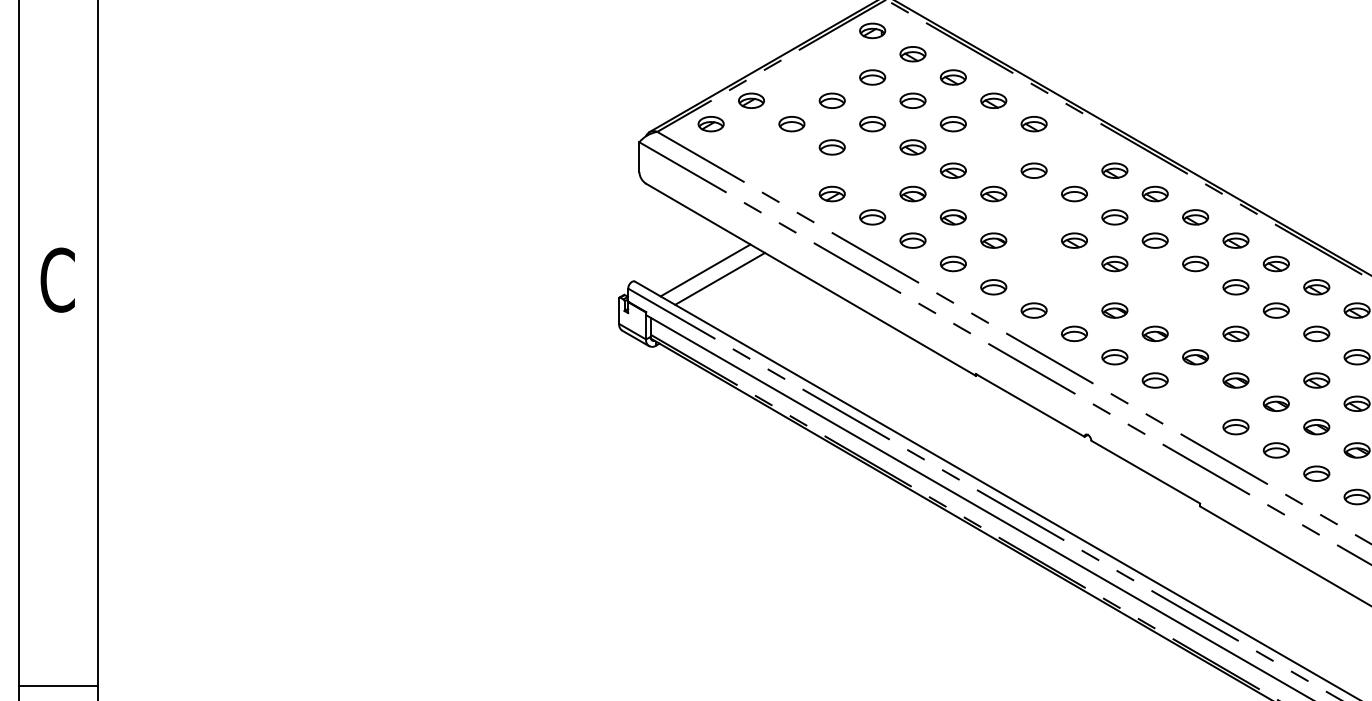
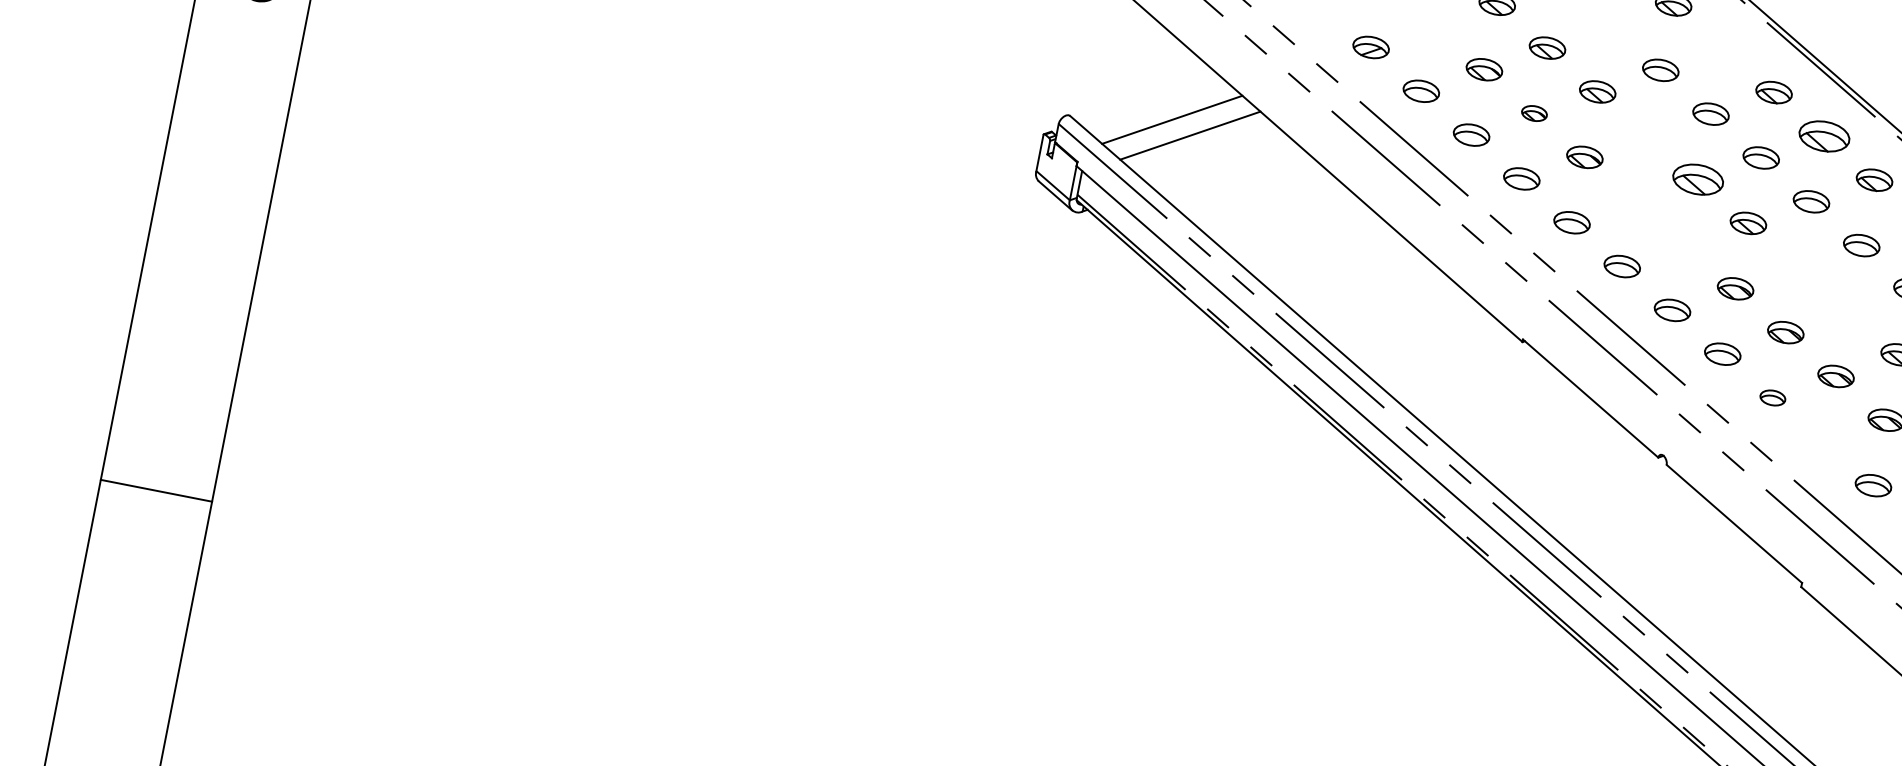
part: (1154, 193) -> (1823, 135), size x1.4
part: (952, 217) -> (1533, 113), size x0.7
part: (1074, 240) -> (1698, 179), size x1.4
part: (1154, 380) -> (1771, 397), size x0.7
line: (58, 685) -> (156, 490), moved

